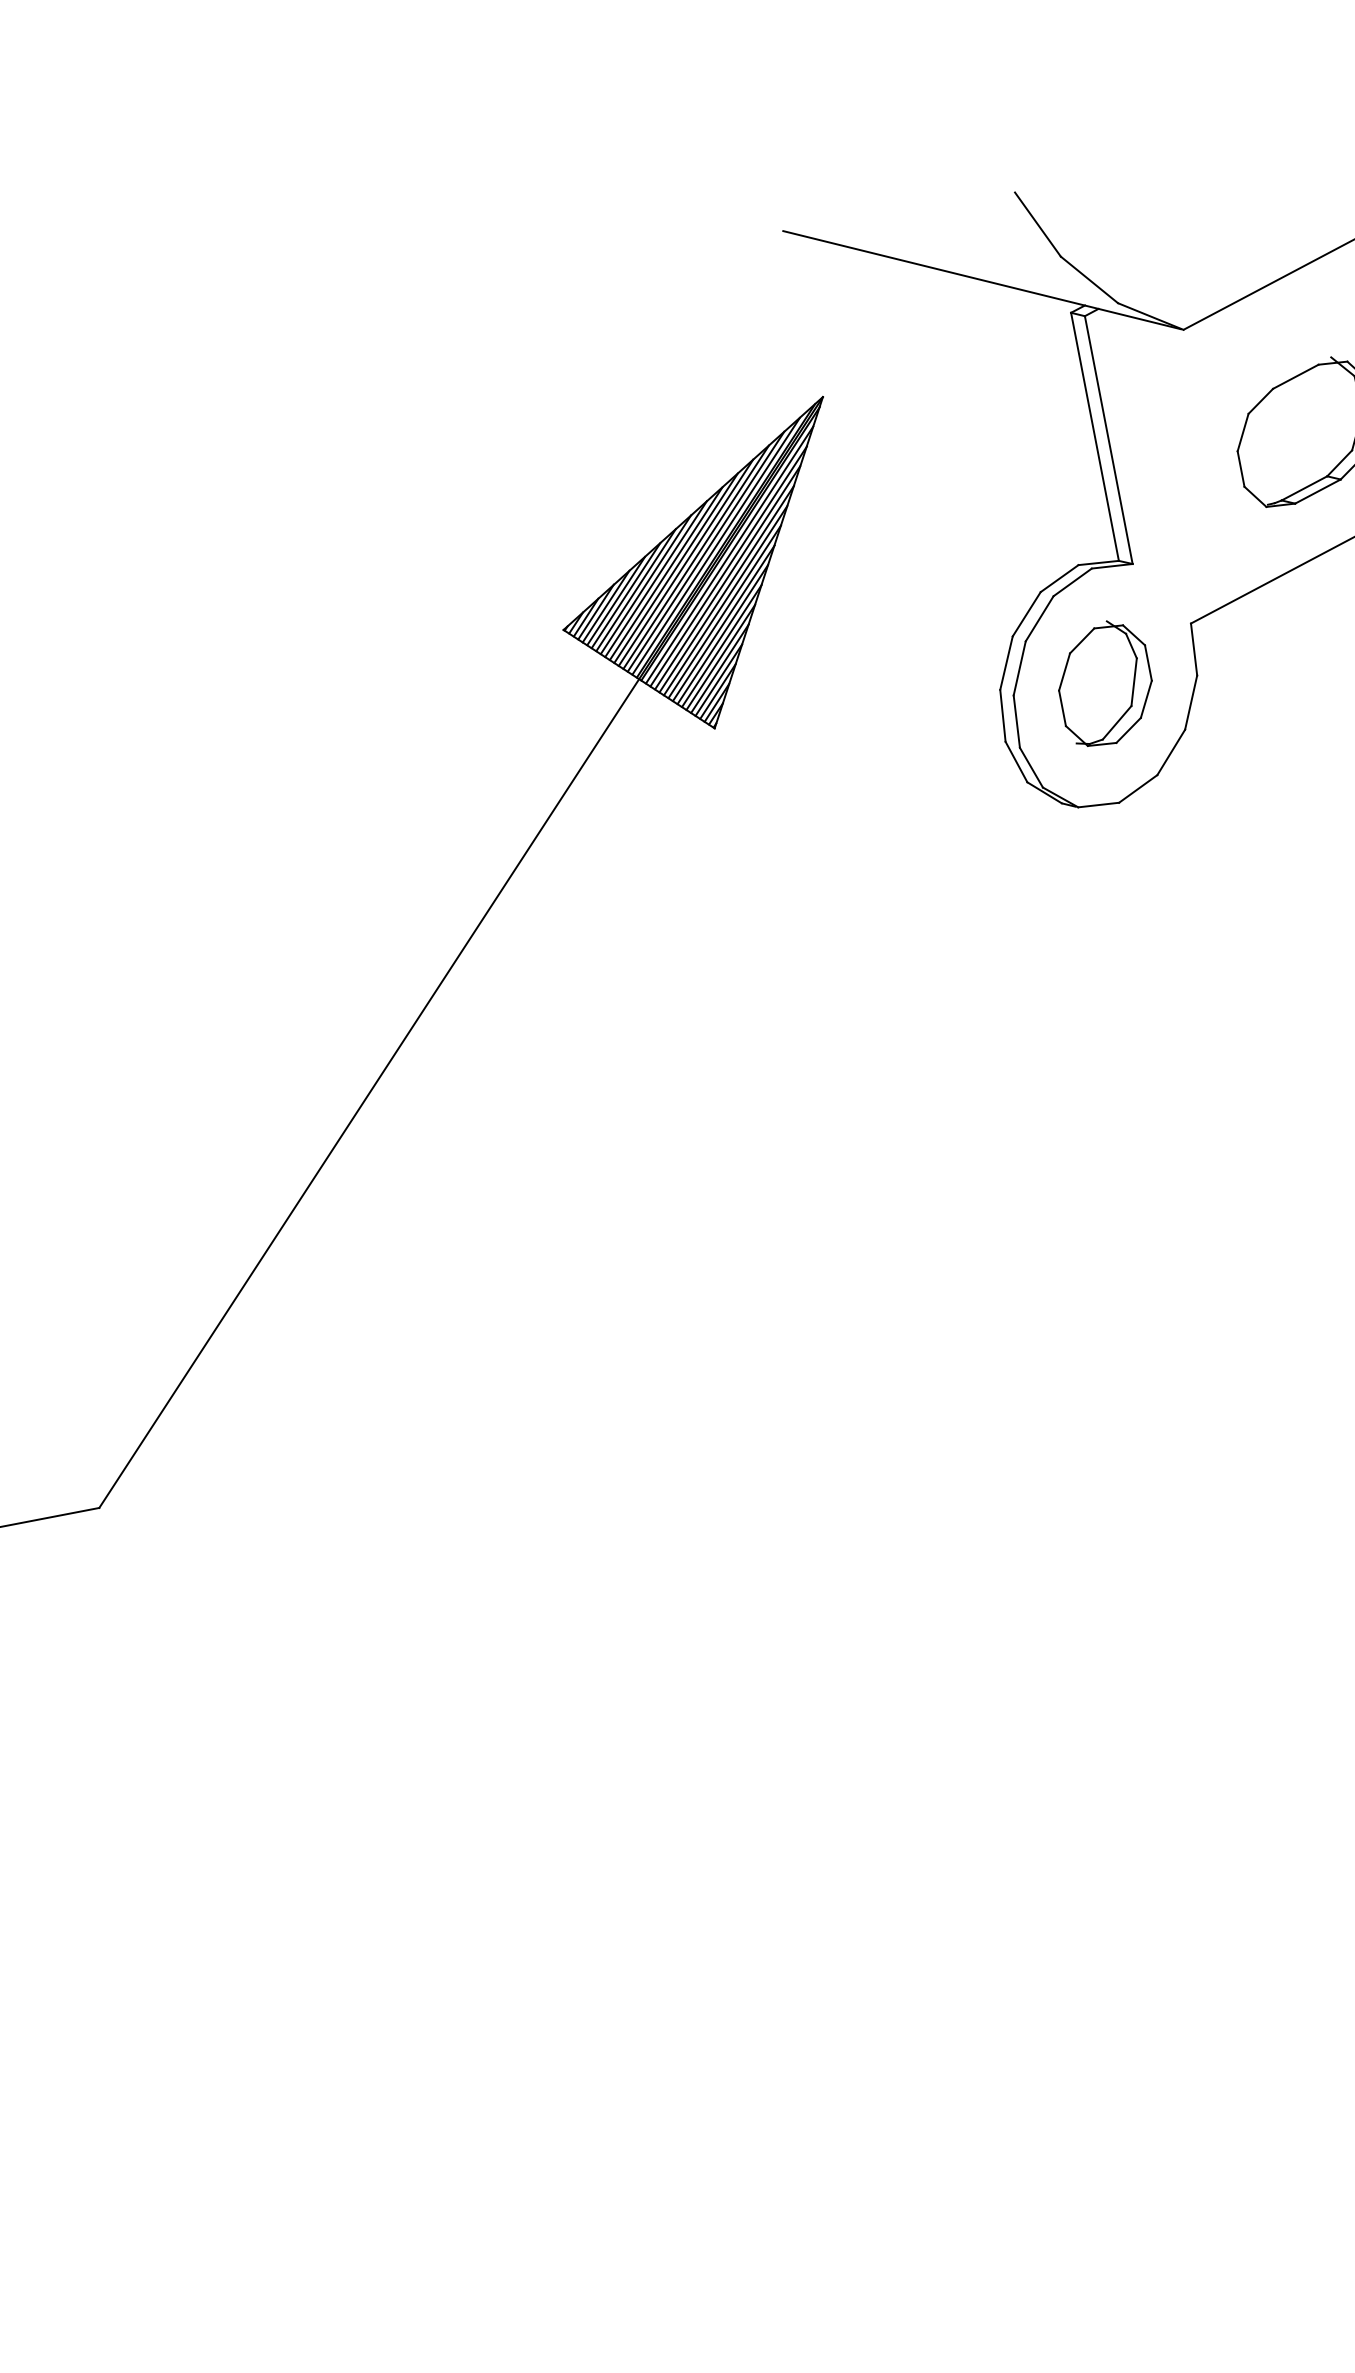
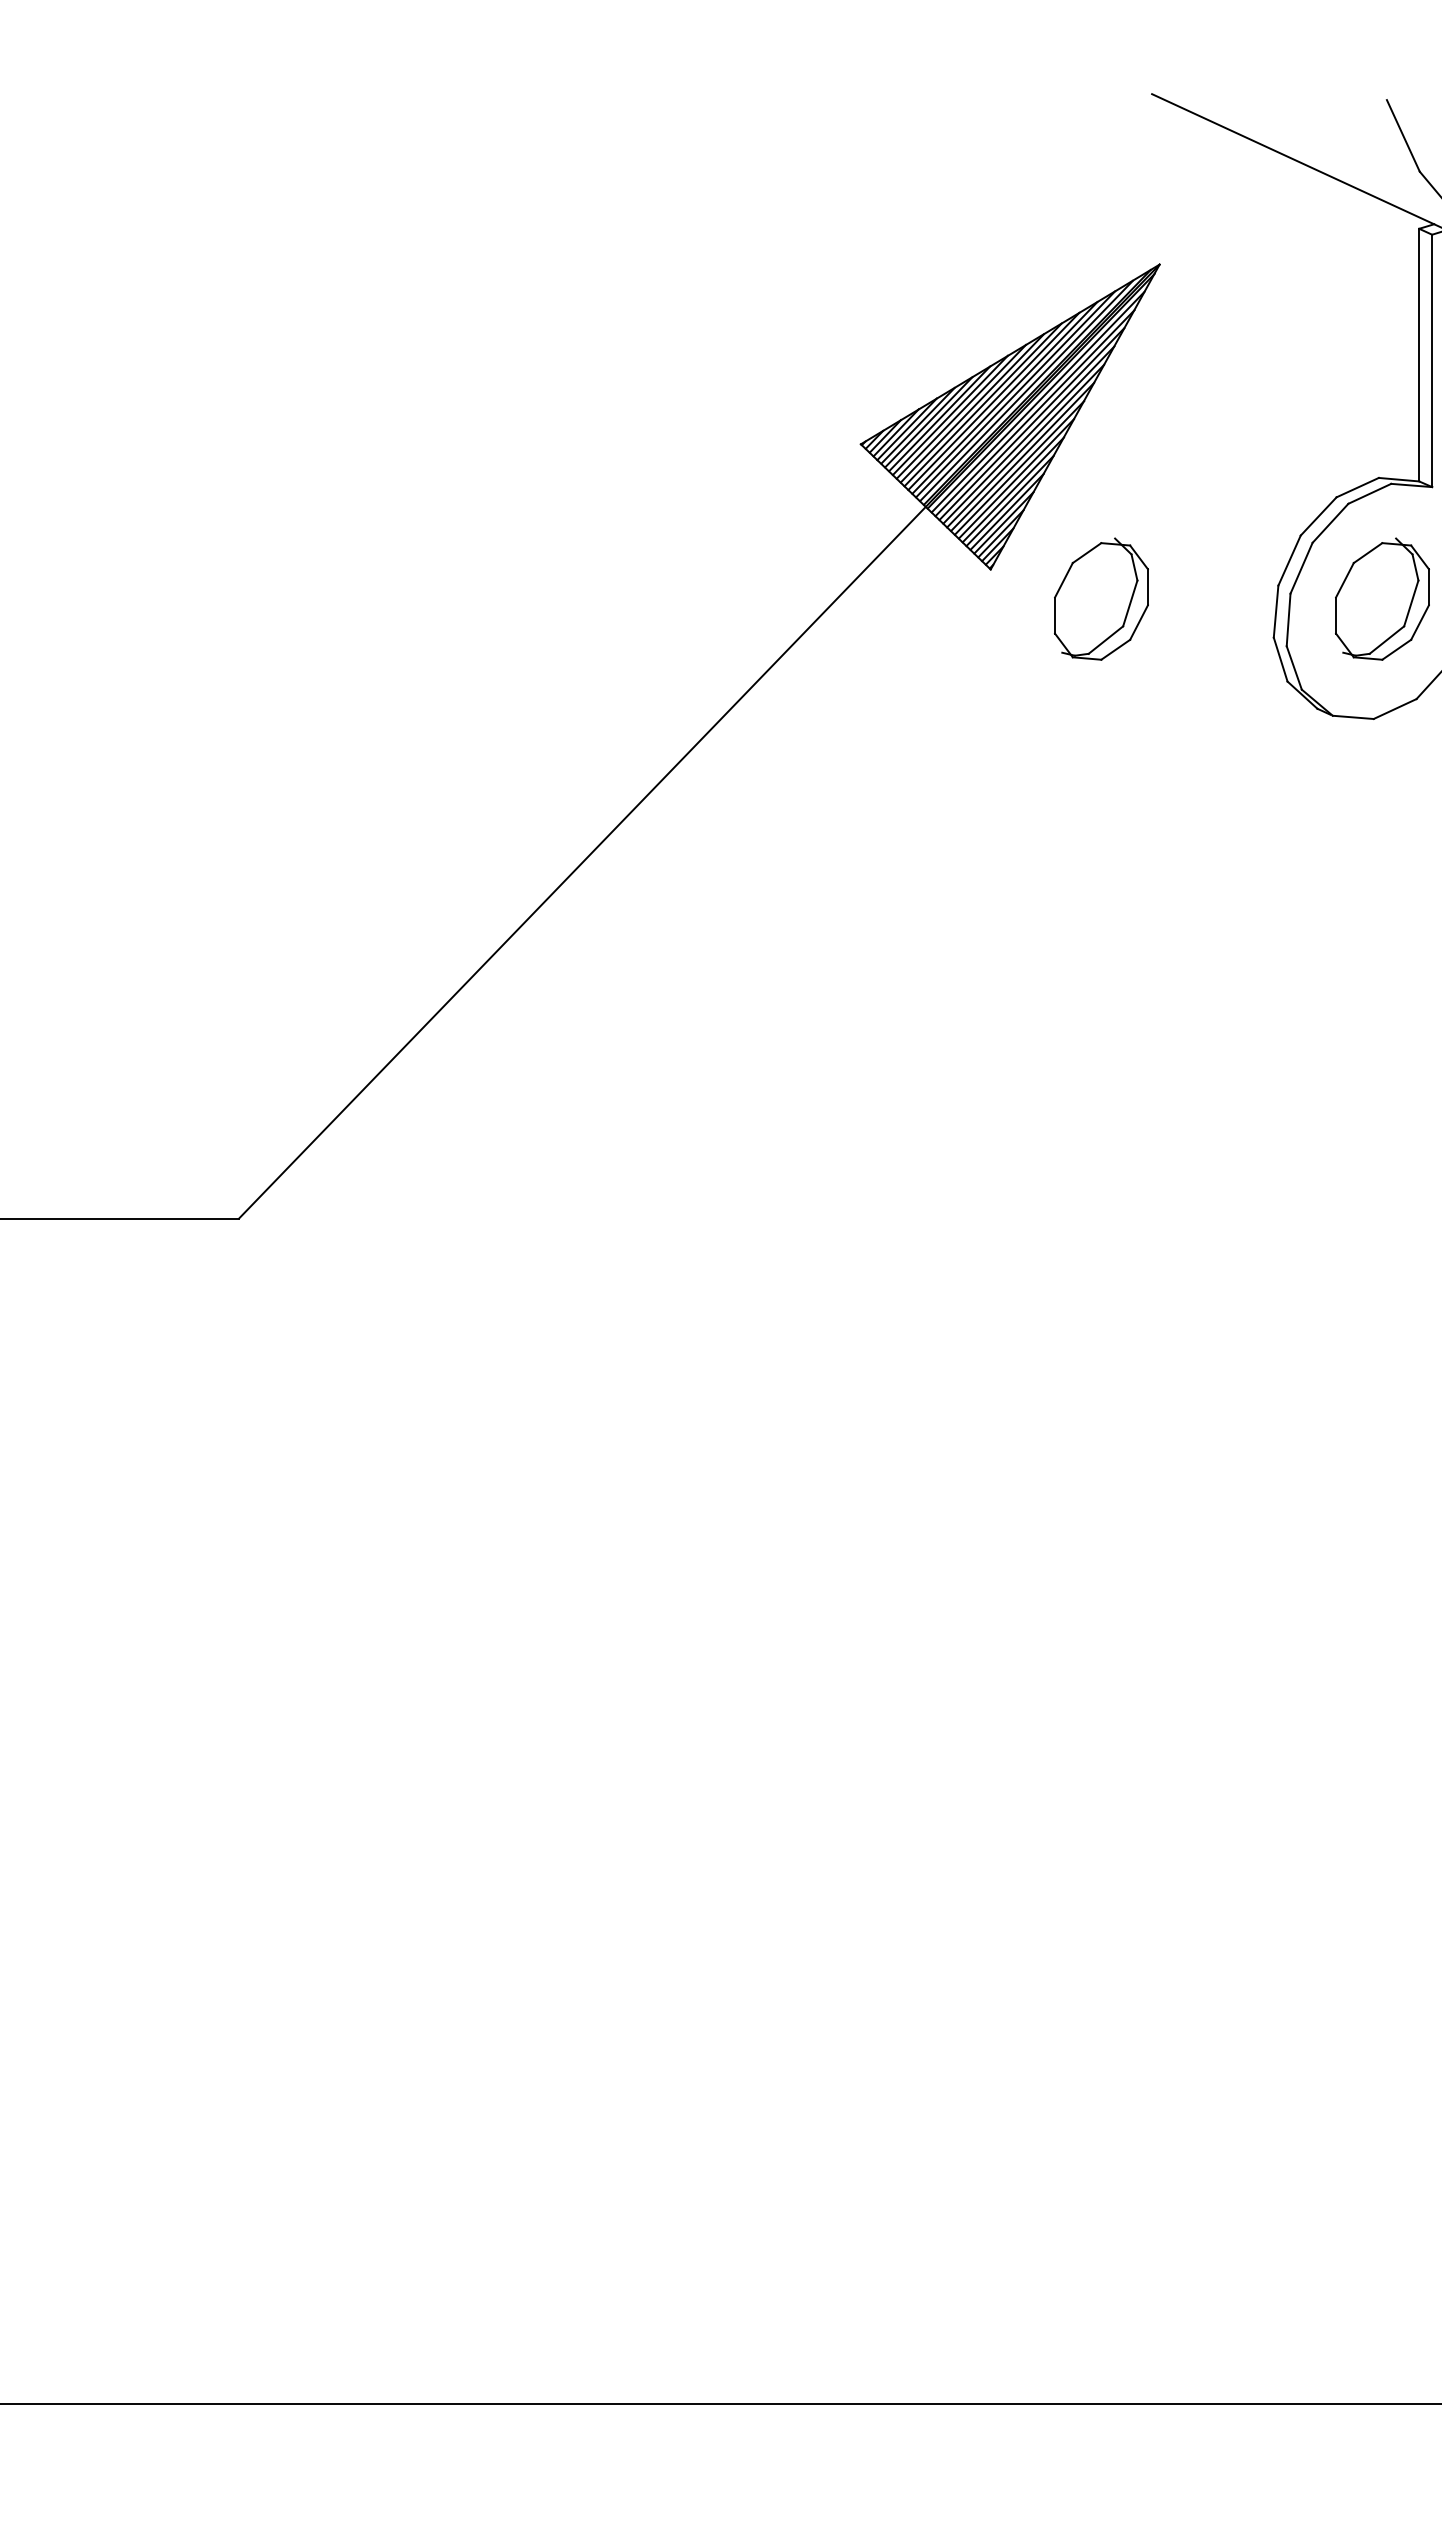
part: (828, 735) -> (1101, 598), added

